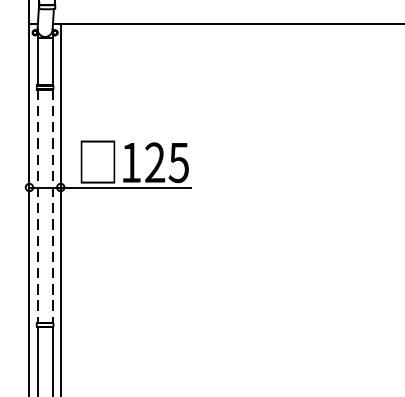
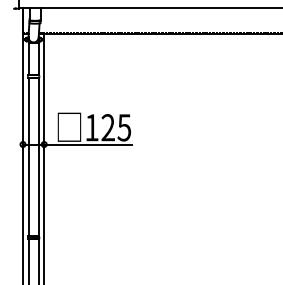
line: (37, 206) -> (28, 157), dashed -> solid
line: (52, 206) -> (38, 157), dashed -> solid

